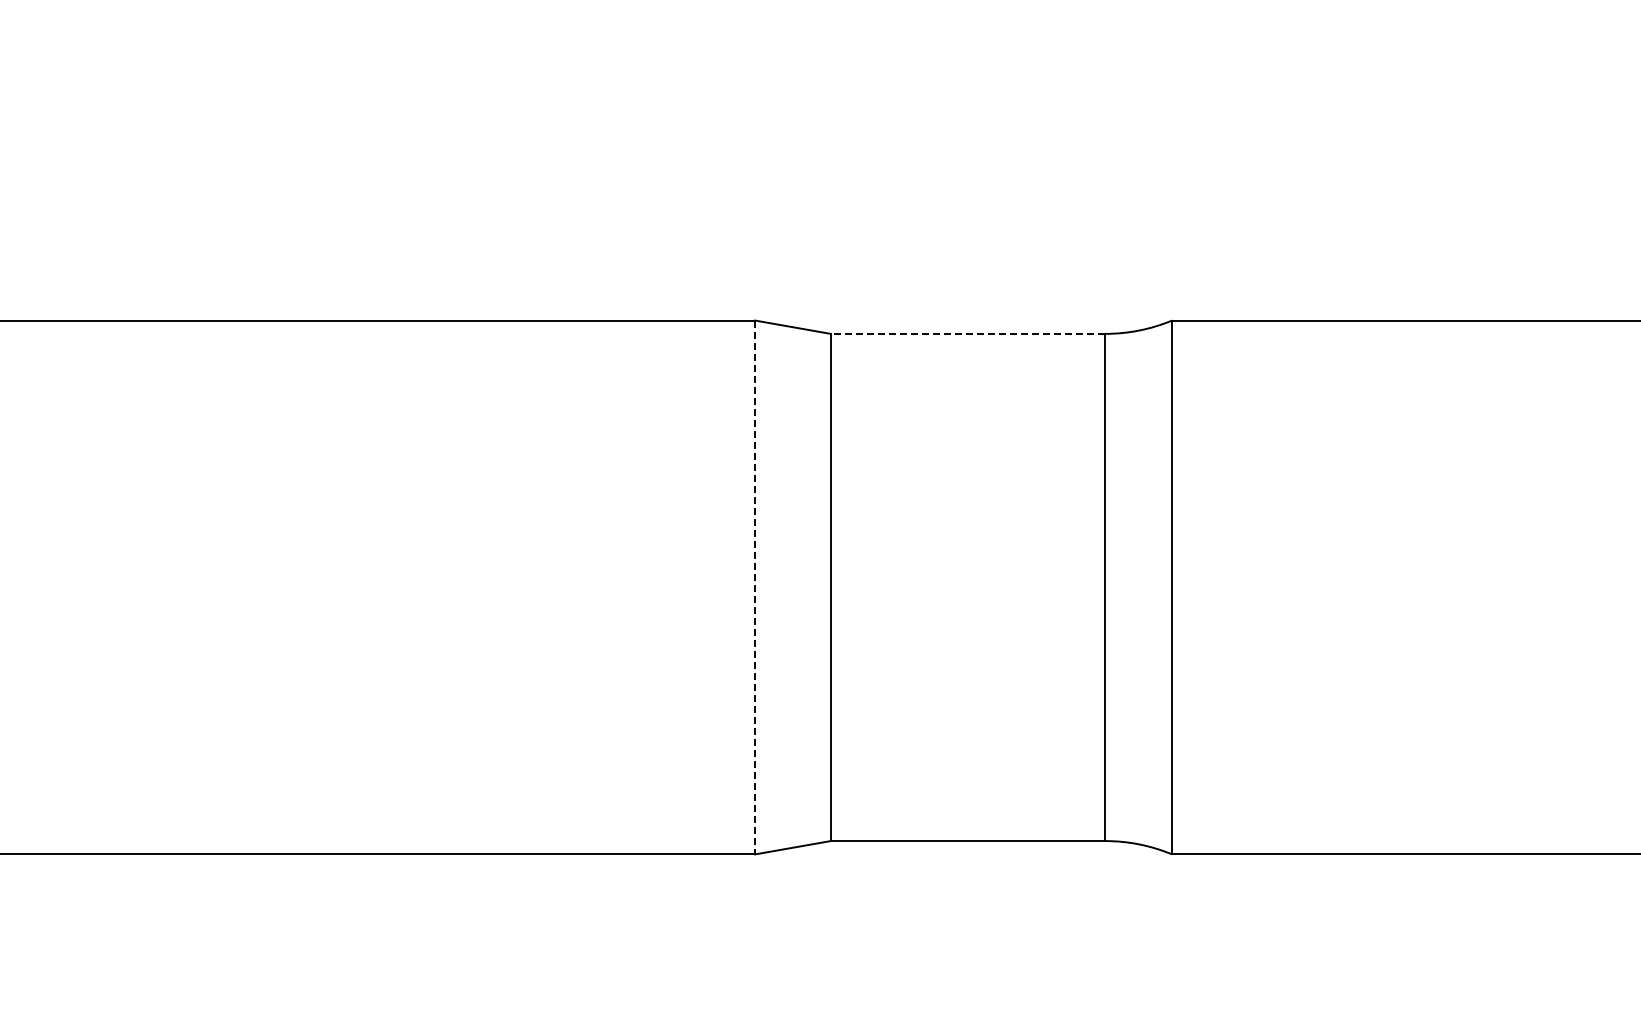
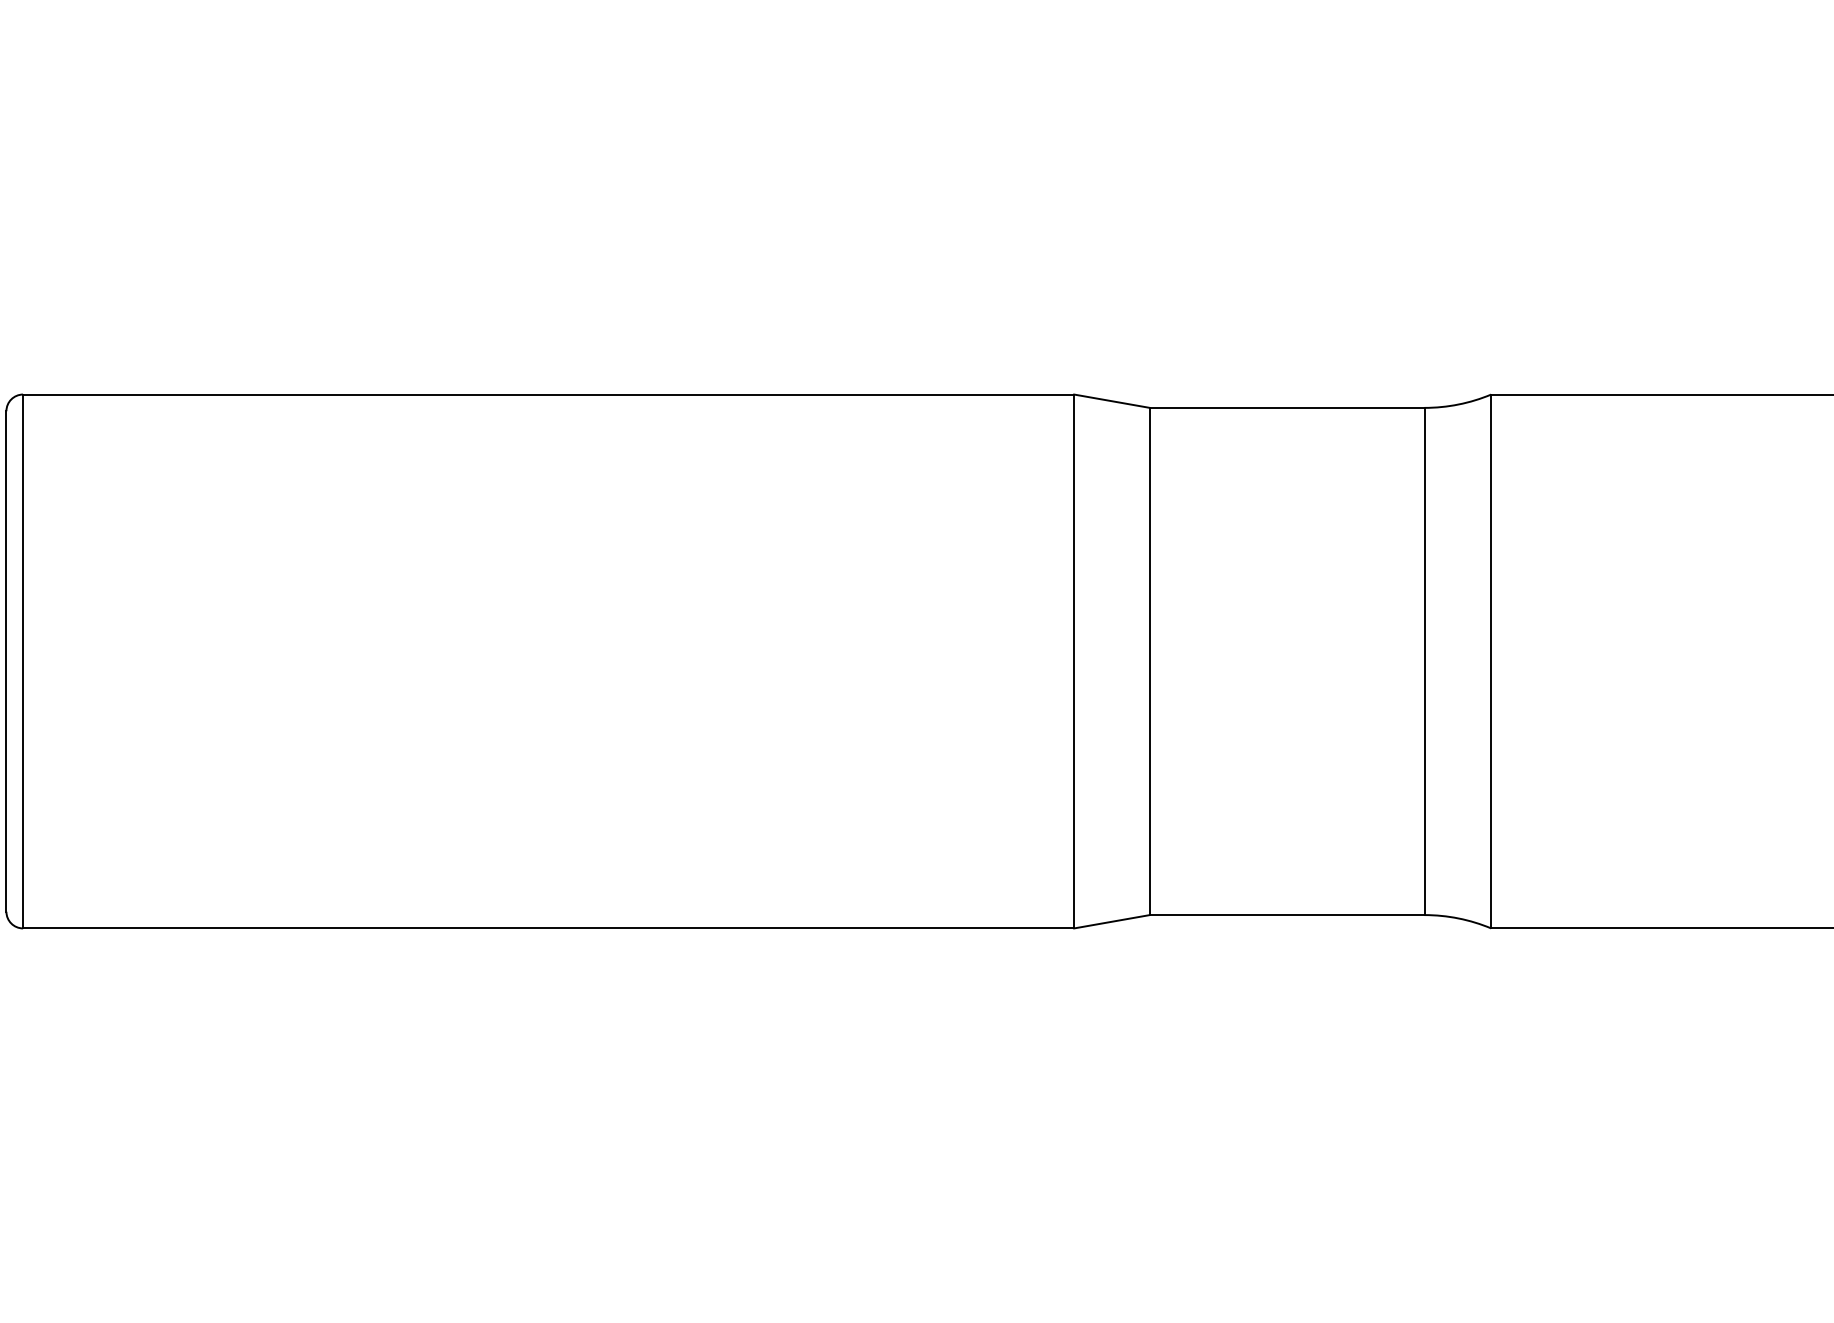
line: (967, 333) -> (1286, 407), dashed -> solid
line: (755, 587) -> (1074, 661), dashed -> solid

